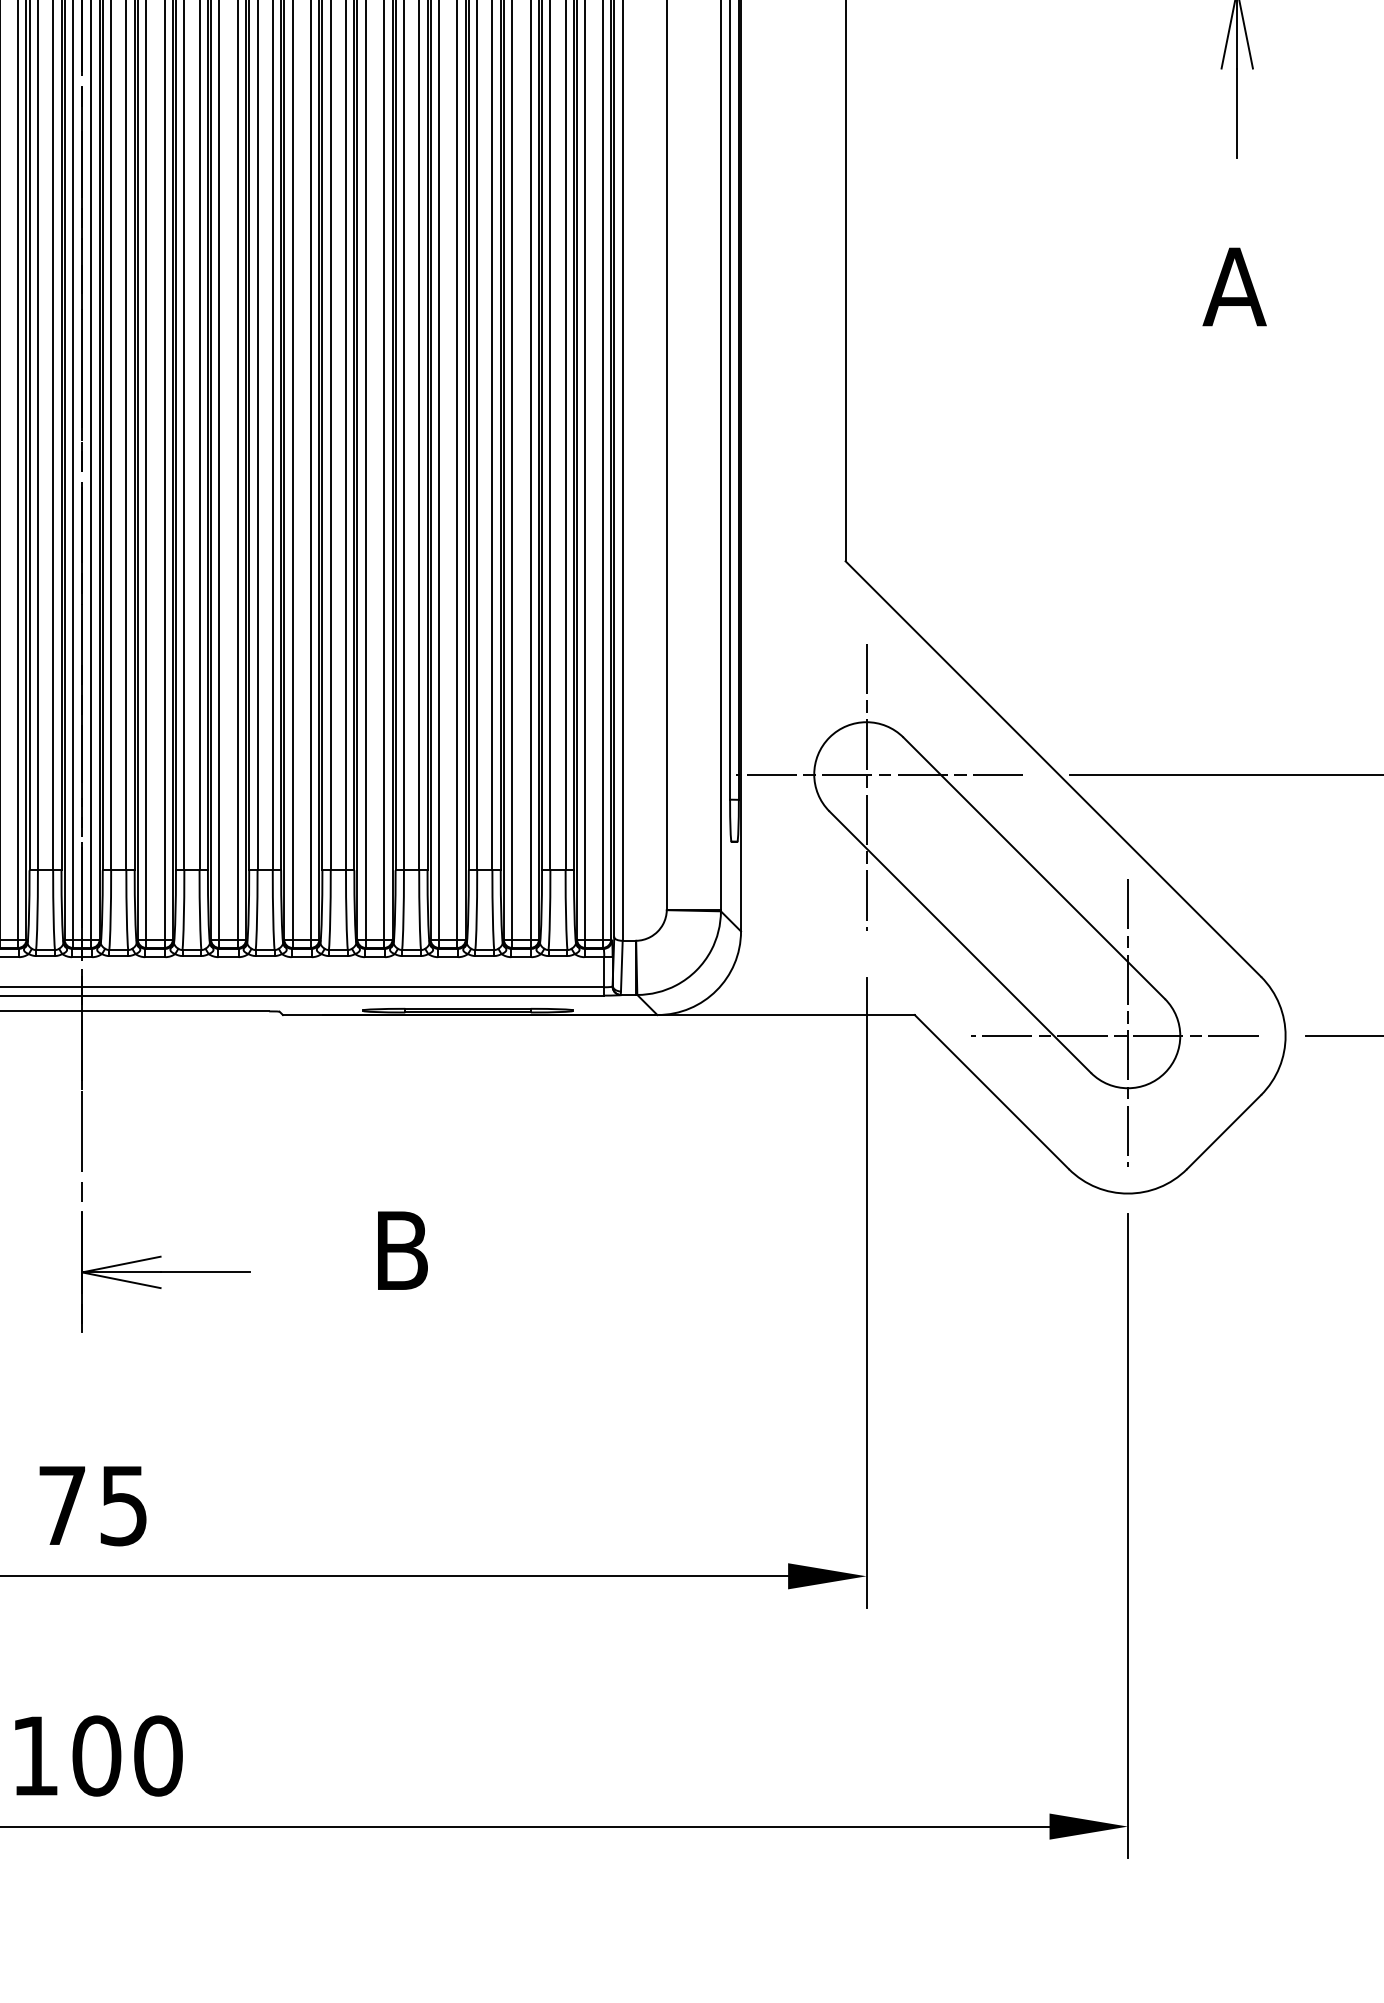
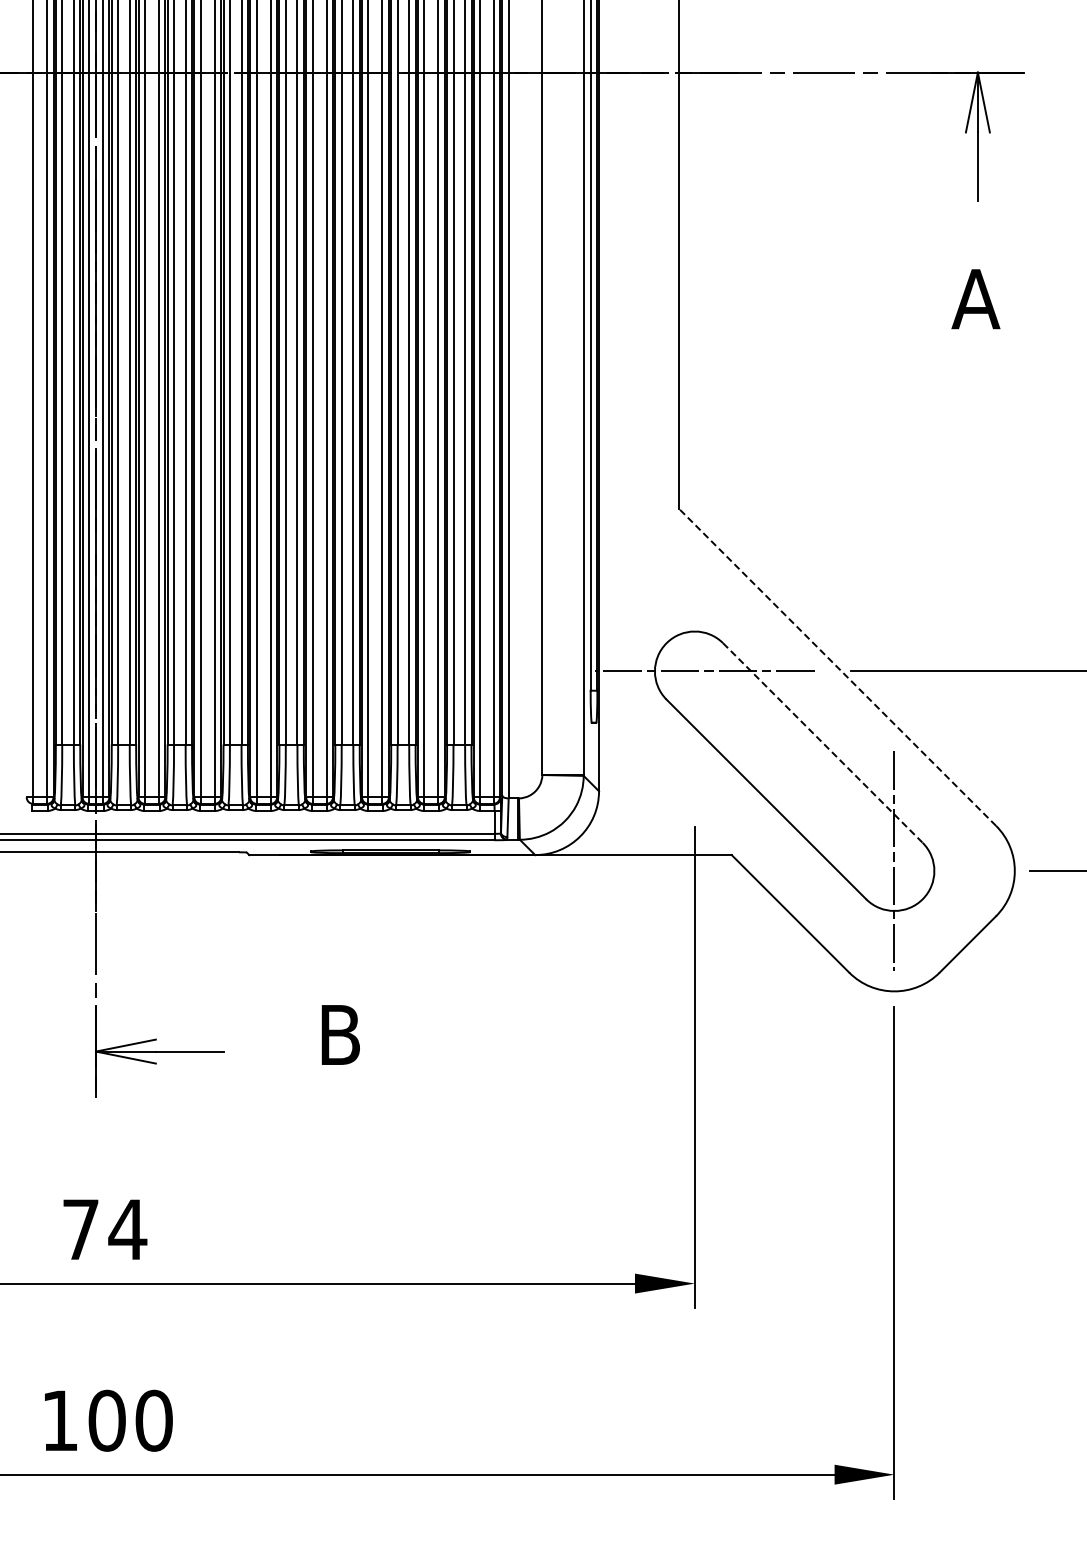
line: (1053, 768) -> (837, 666), solid -> dashed
line: (866, 787) -> (694, 681), removed
line: (1035, 868) -> (823, 743), solid -> dashed
line: (1114, 1036) -> (884, 871), removed
text: (123, 1505) -> (127, 1229), 75 -> 74

